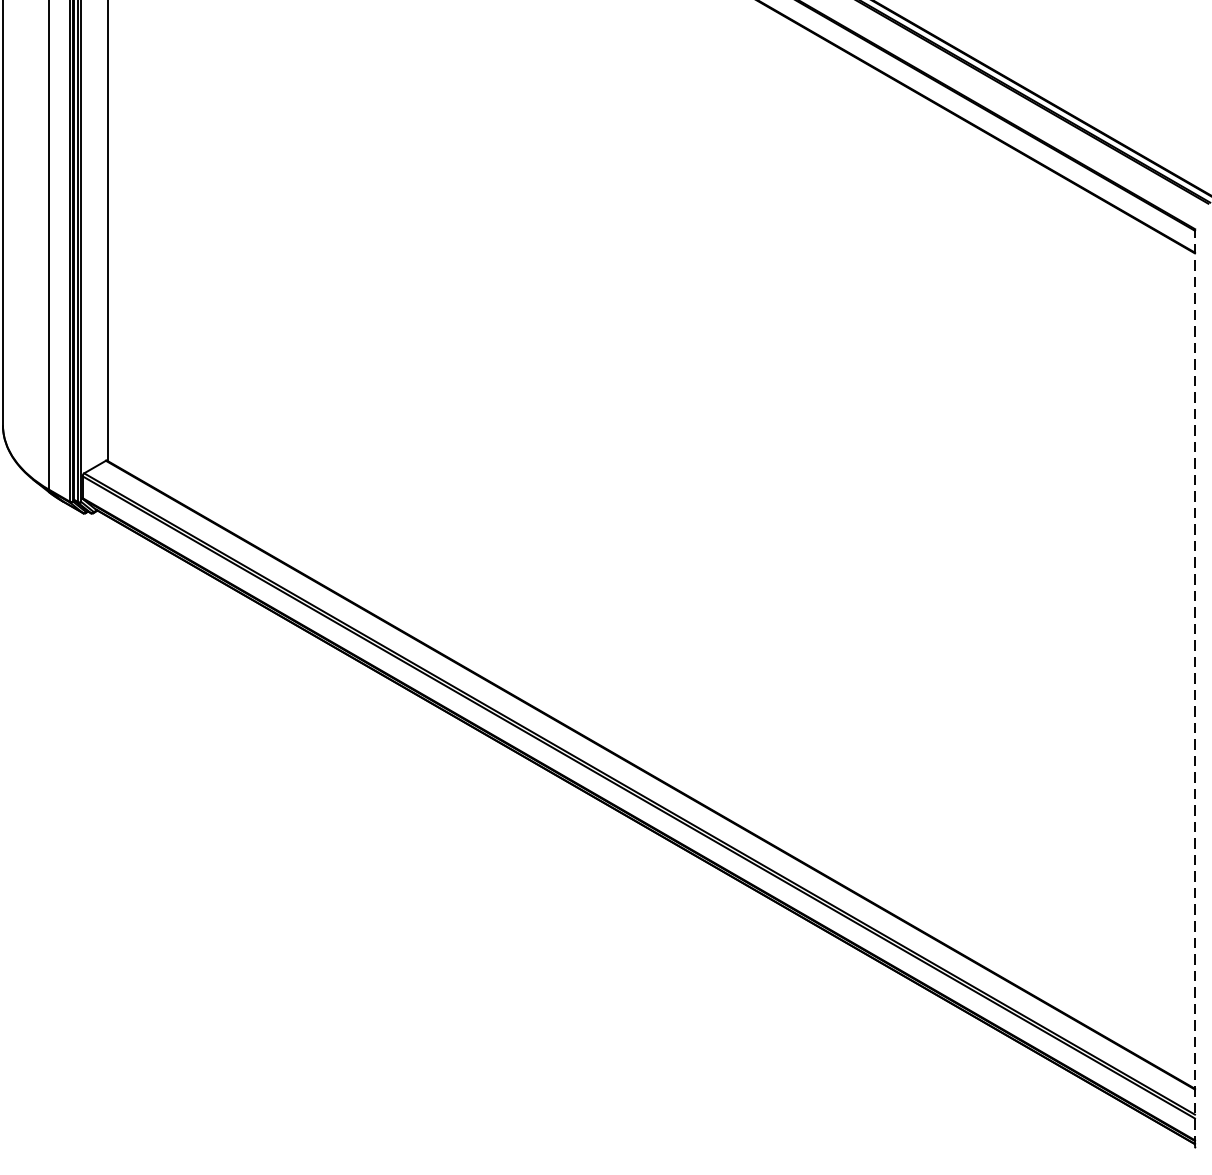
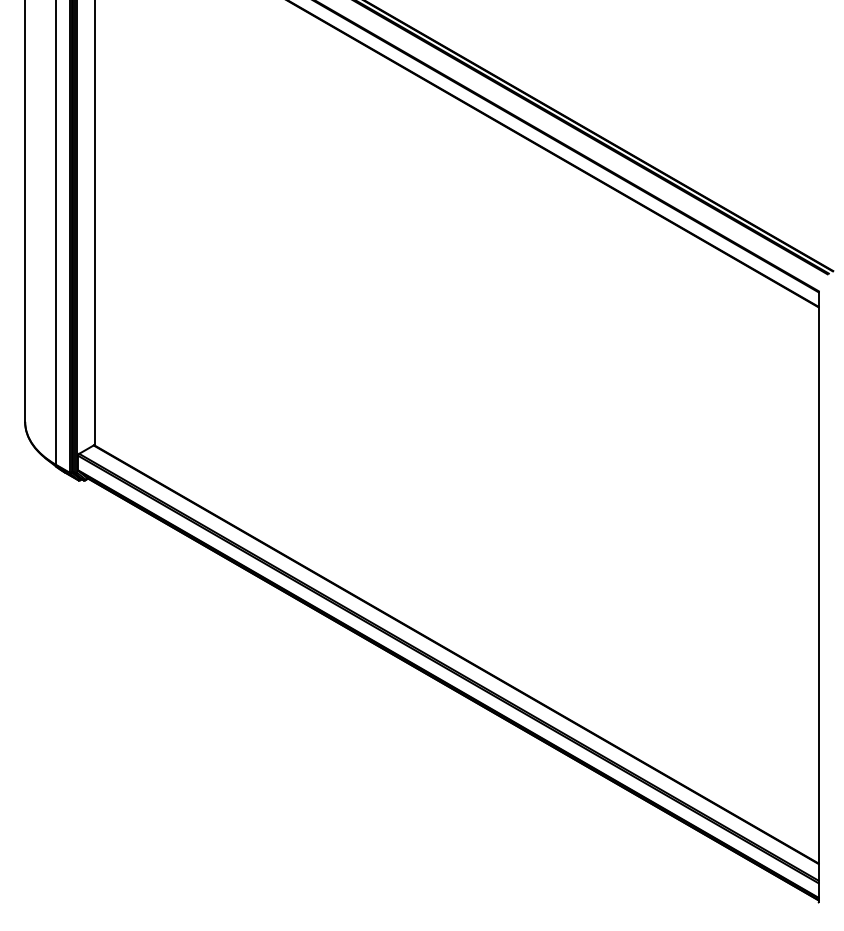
line: (1194, 687) -> (818, 596), dashed -> solid

